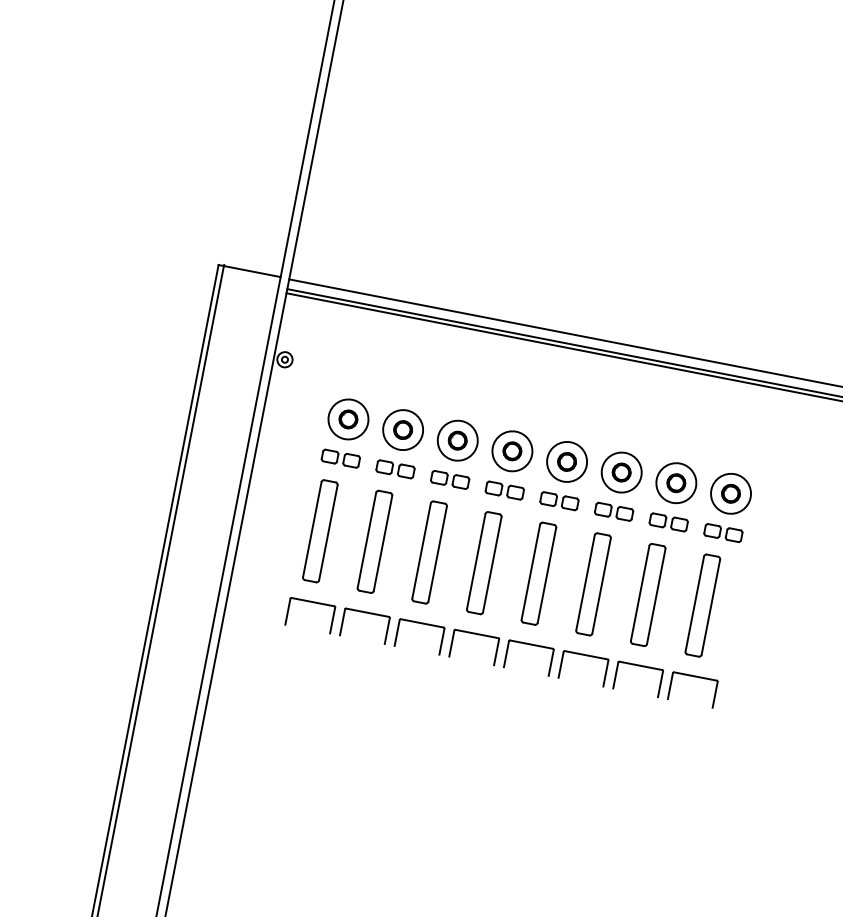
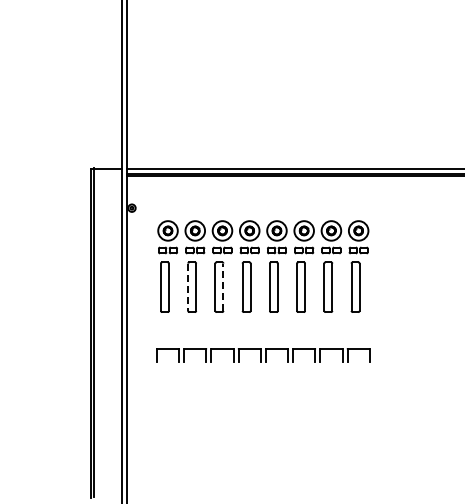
line: (367, 540) -> (188, 287), solid -> dashed
line: (437, 554) -> (223, 287), solid -> dashed
part: (501, 652) -> (263, 355), moved

